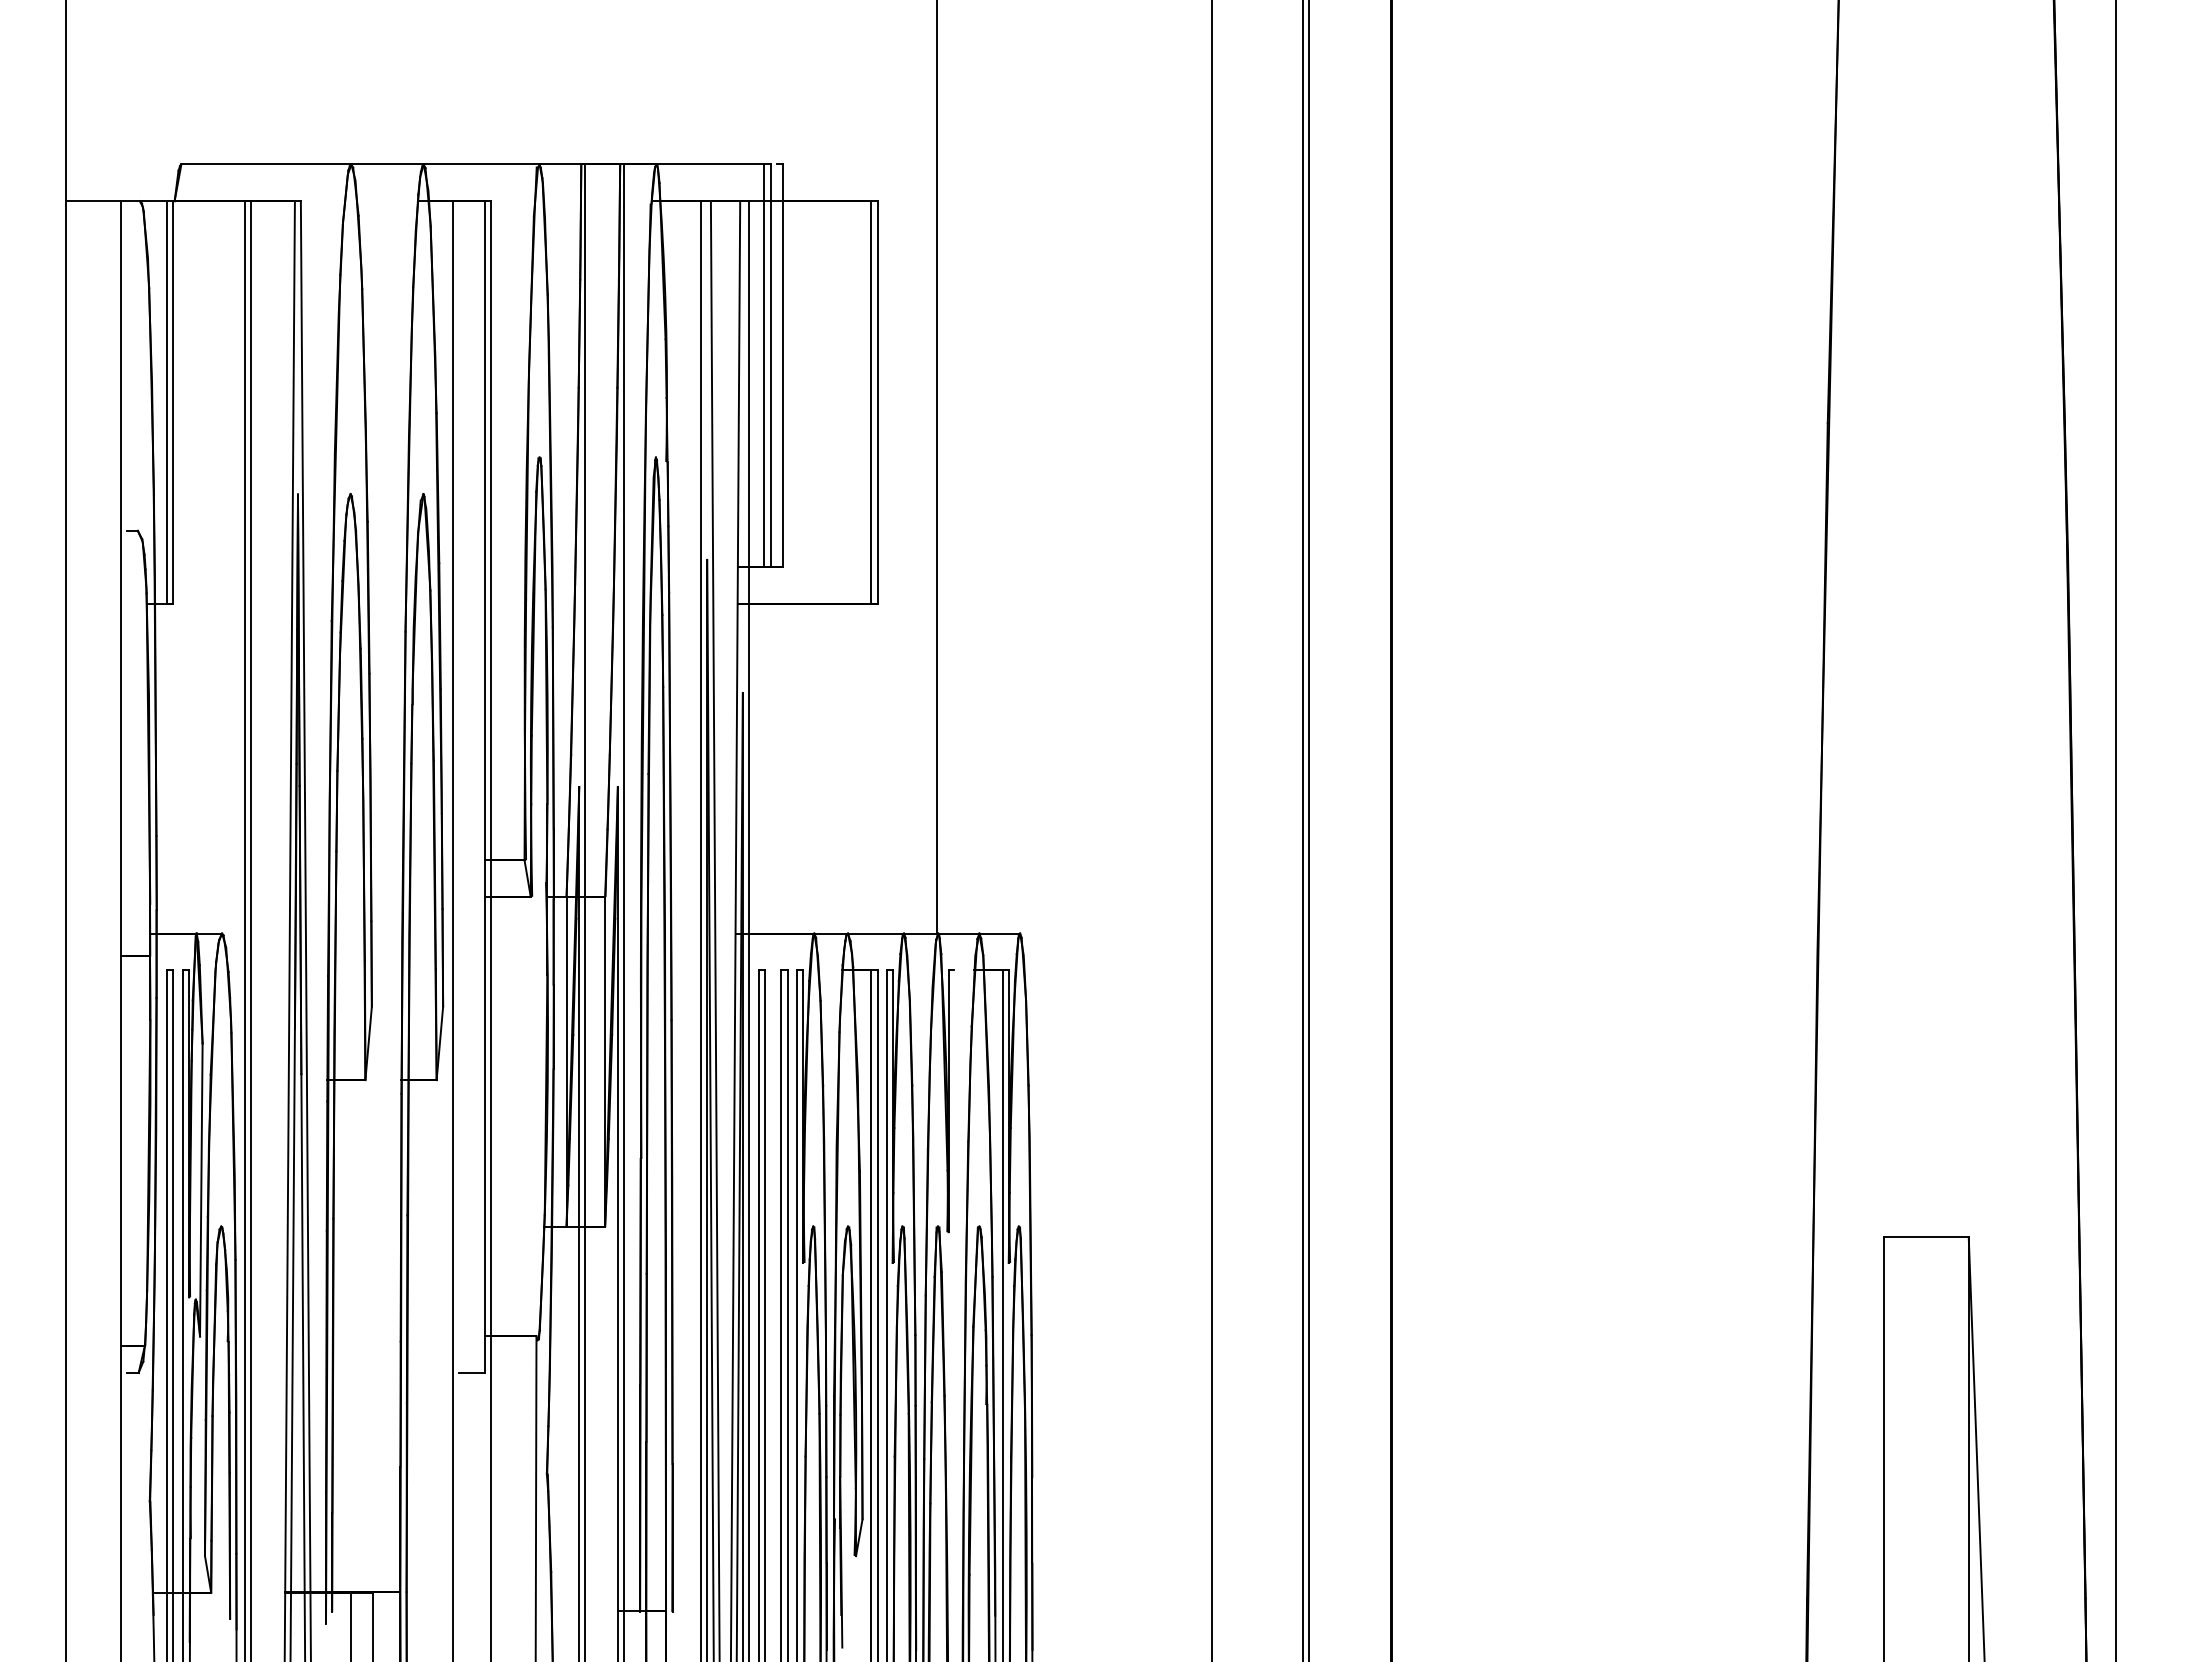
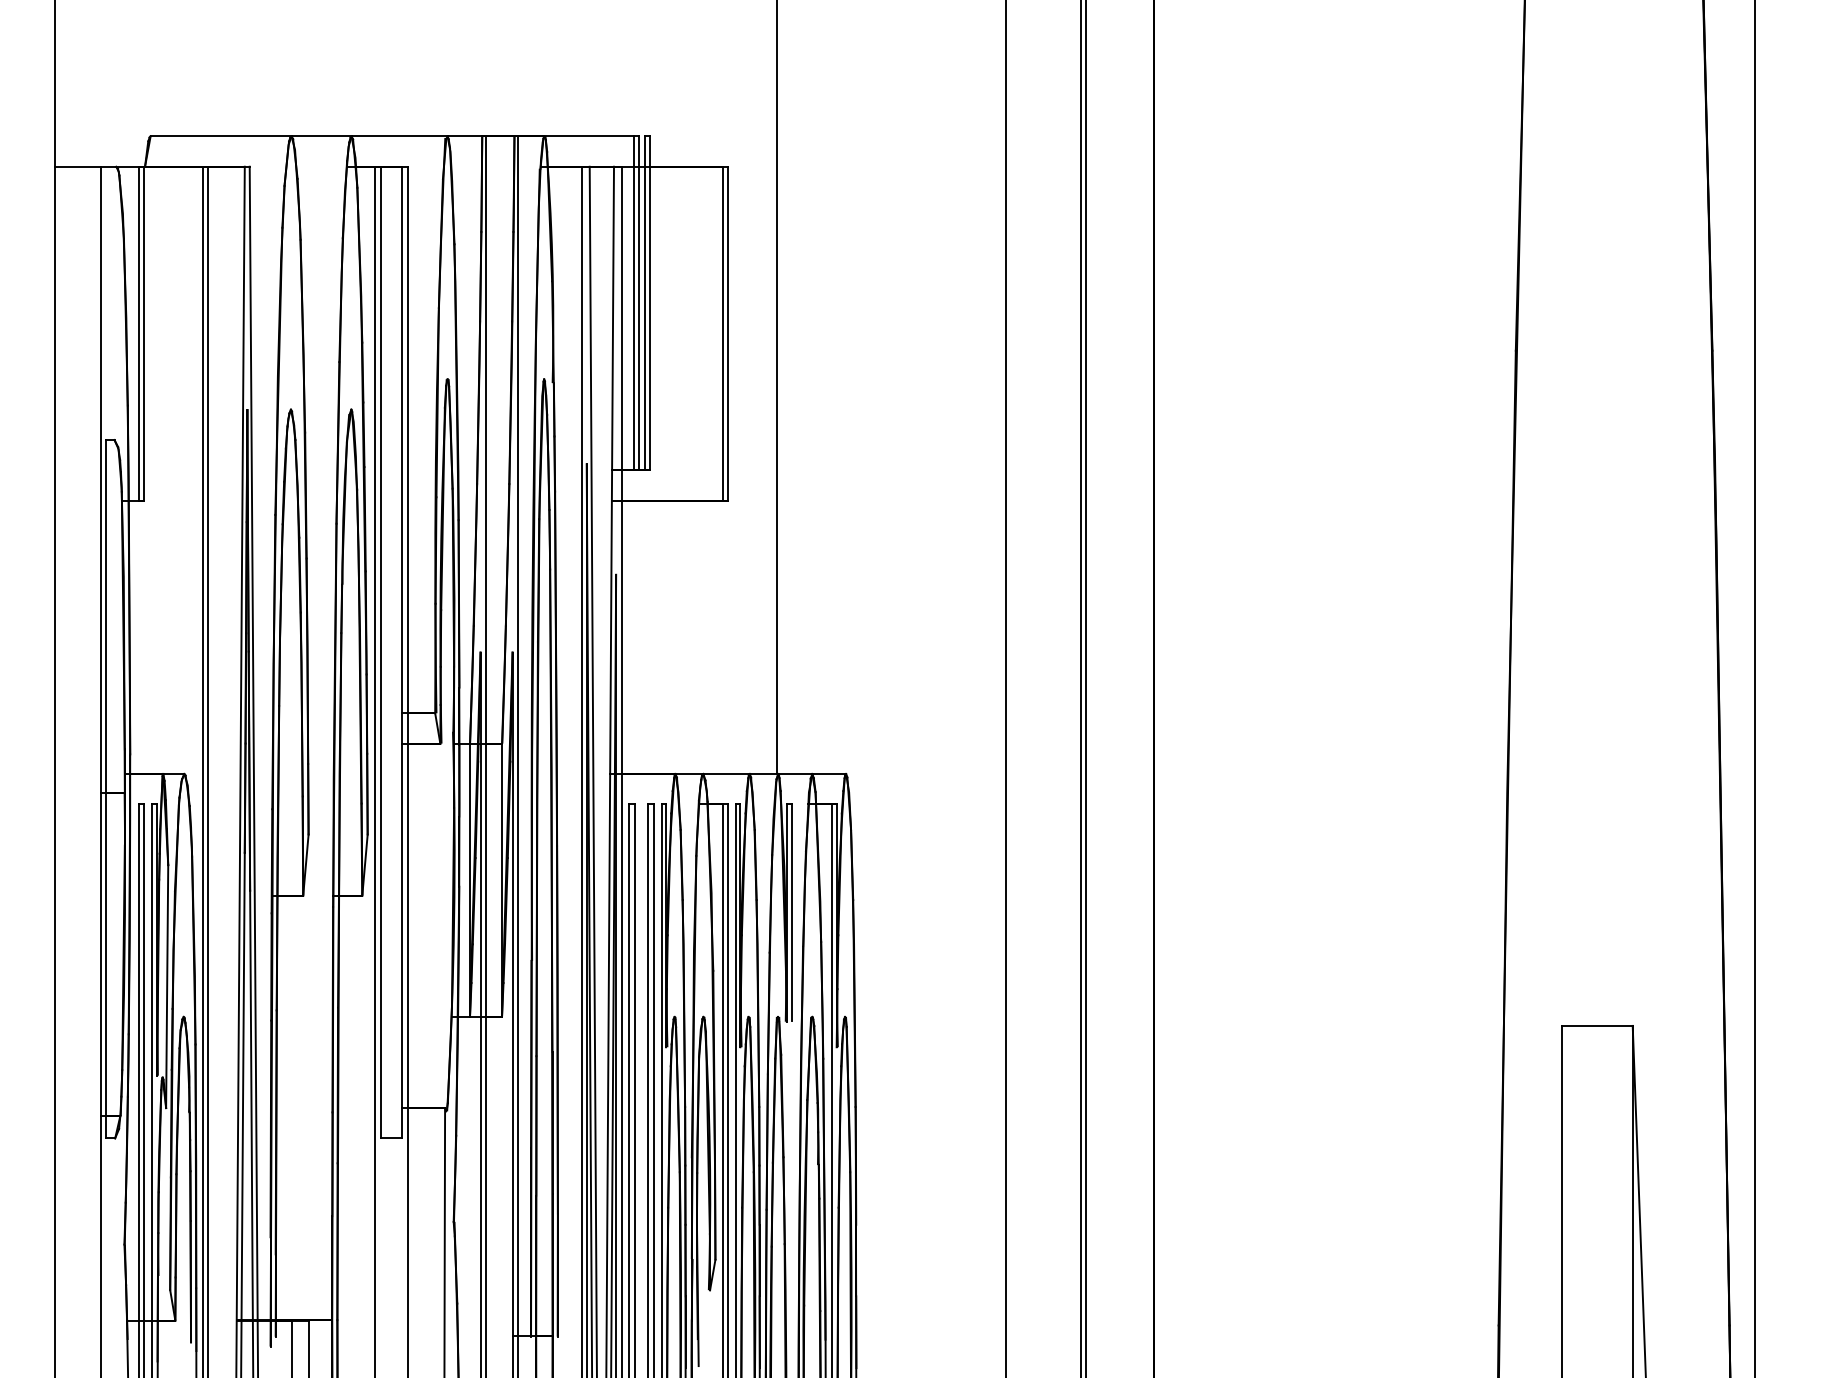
line: (777, 365) -> (644, 303), added
line: (458, 786) -> (380, 652), added
line: (127, 951) -> (105, 788), added
line: (954, 1100) -> (791, 912), added

